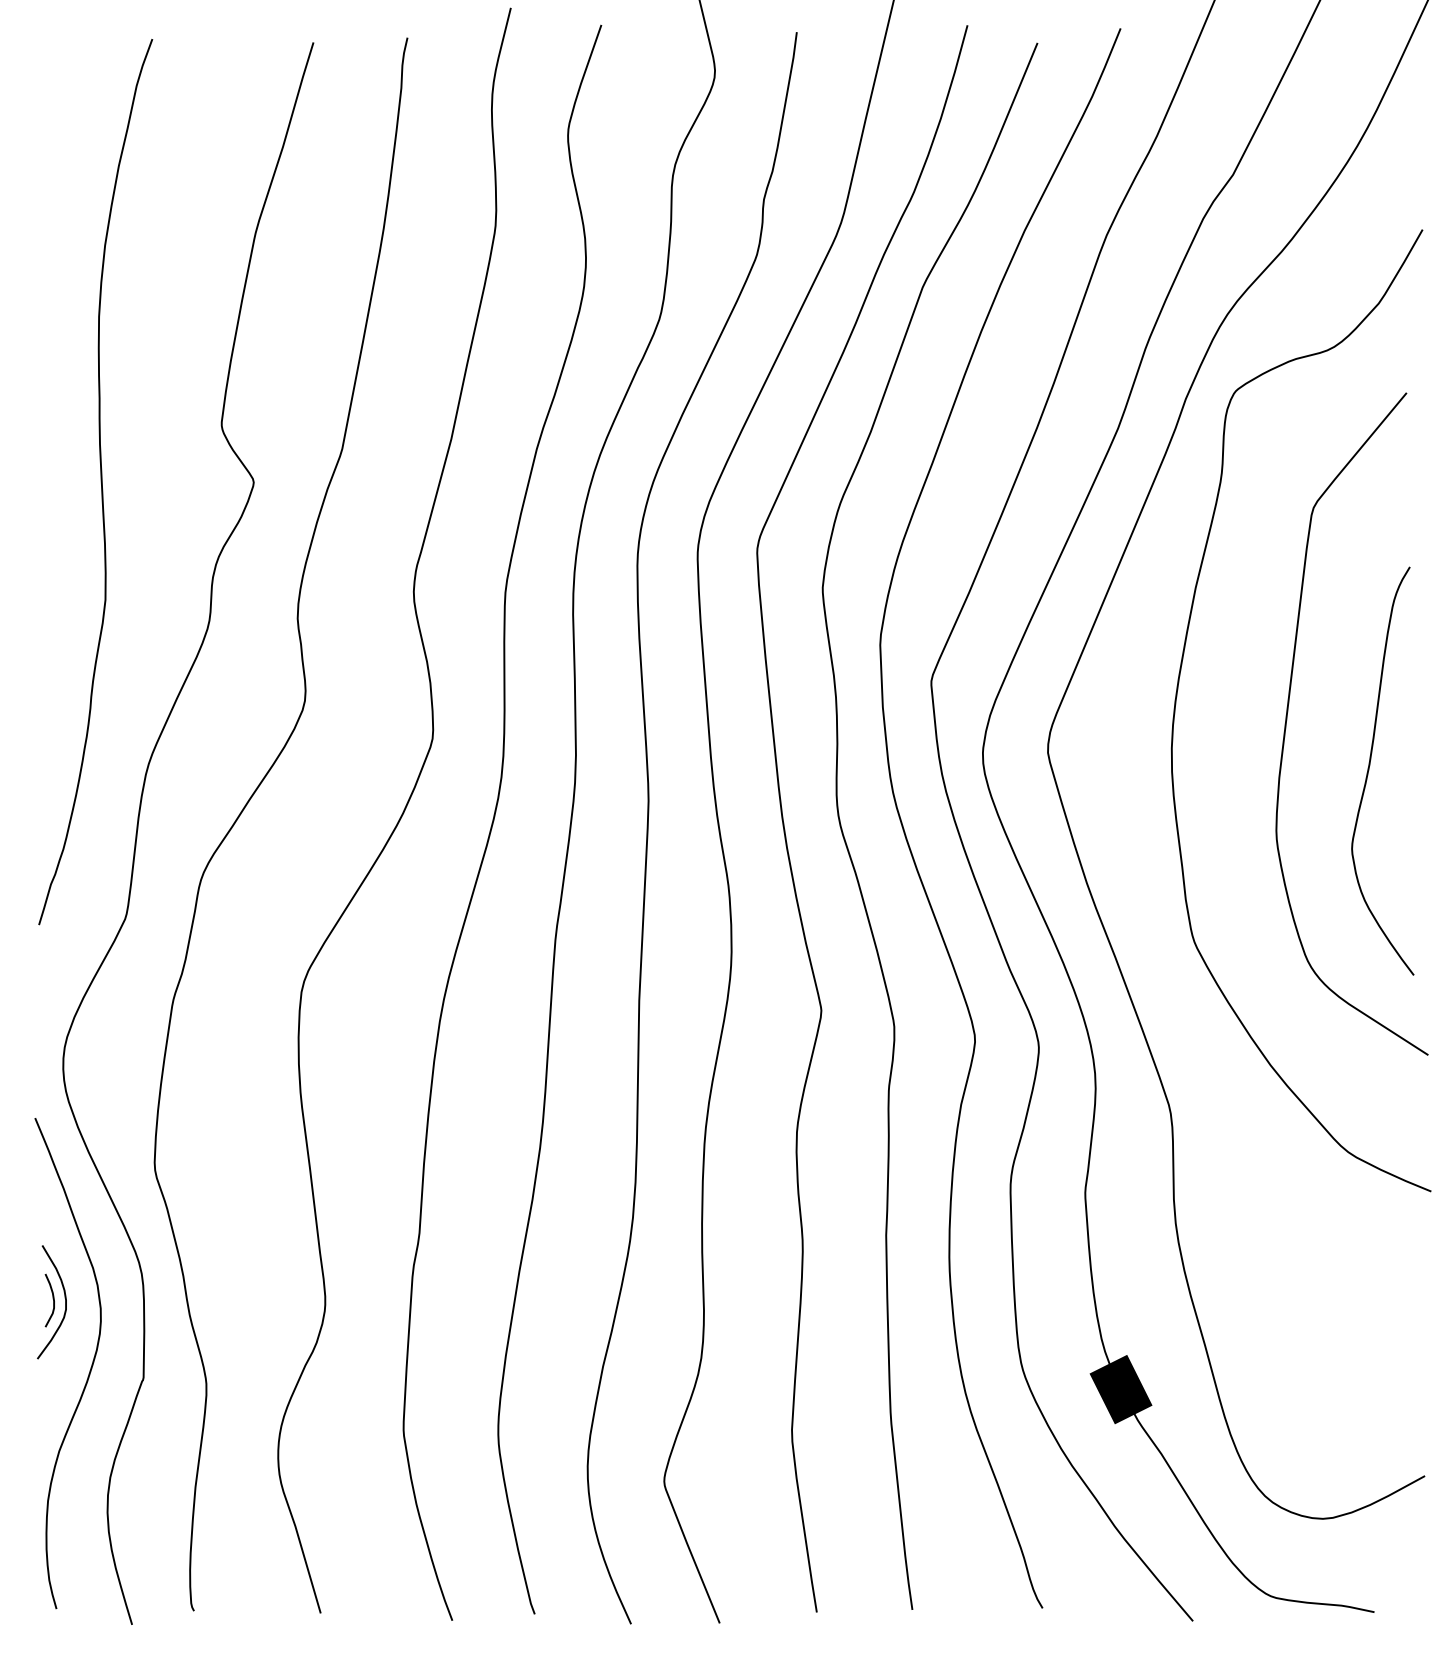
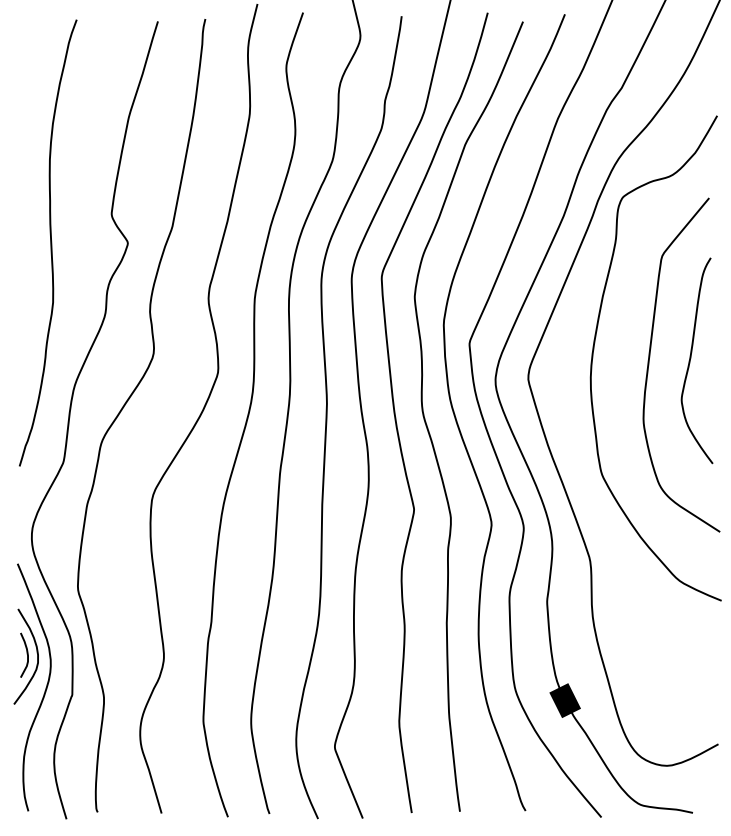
curve: (1371, 766) -> (691, 358), moved
part: (50, 1301) -> (25, 656), size x1.67

